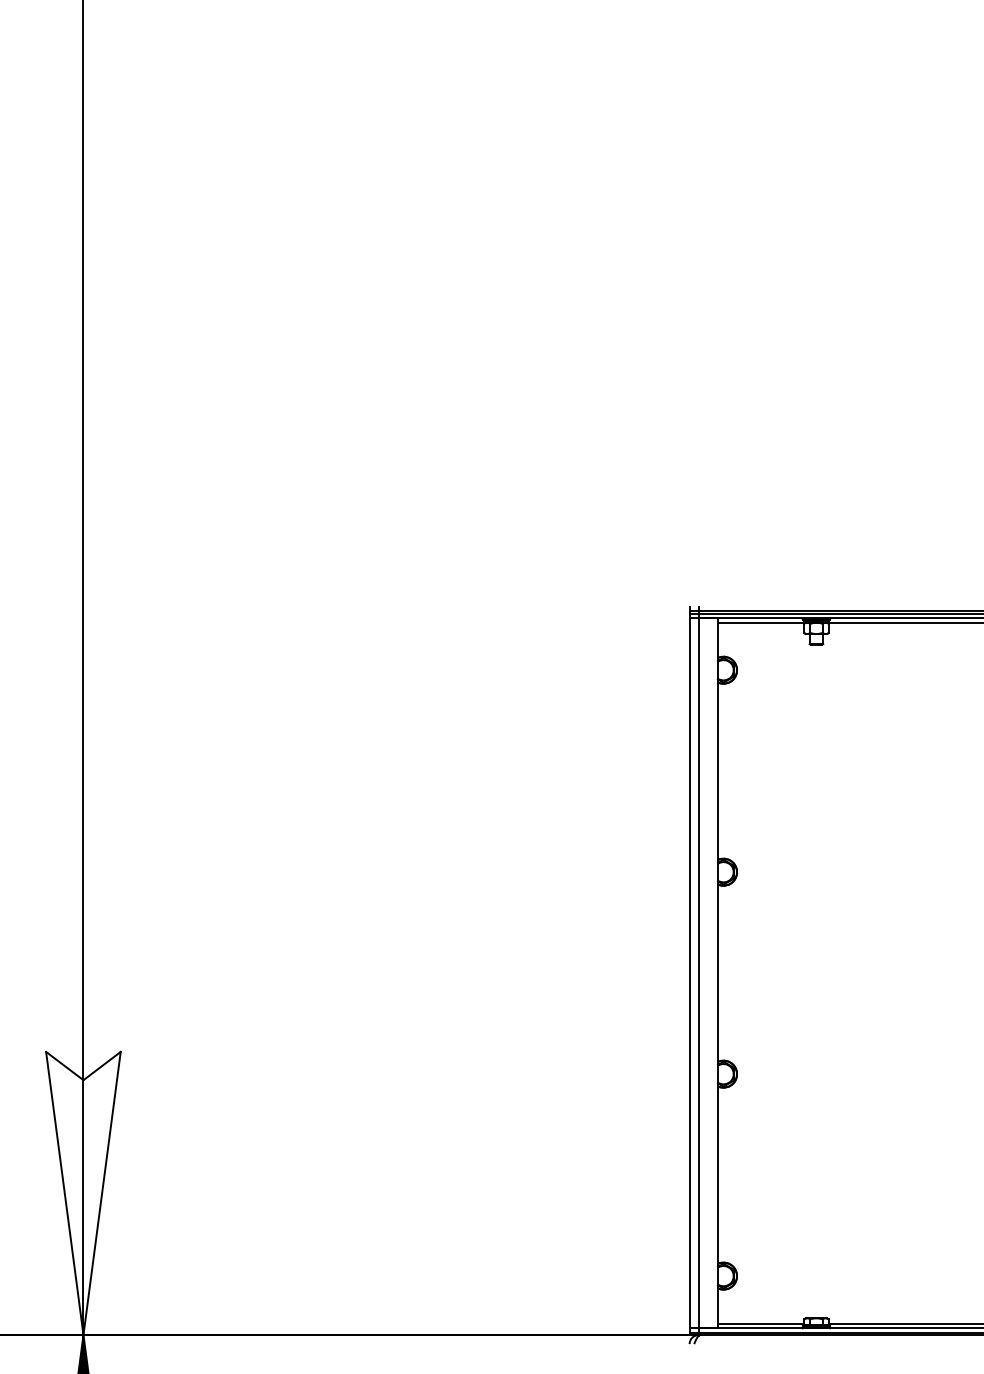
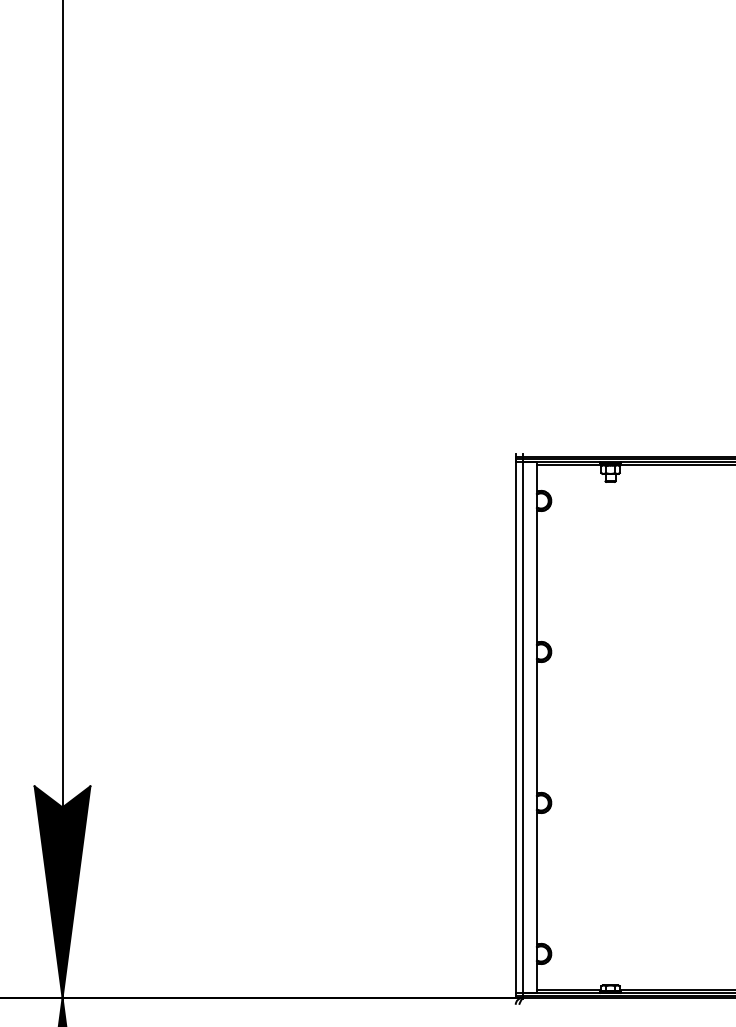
fill: (83, 1193) -> (62, 892), added

